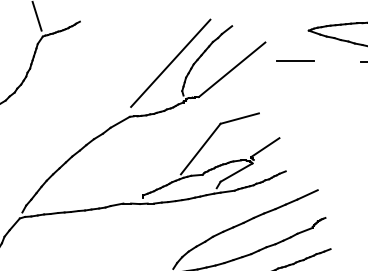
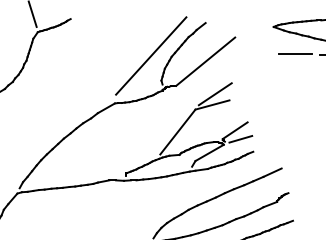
line: (295, 60) -> (295, 53), moved
line: (242, 106) -> (214, 94), added
line: (271, 156) -> (240, 138), added

